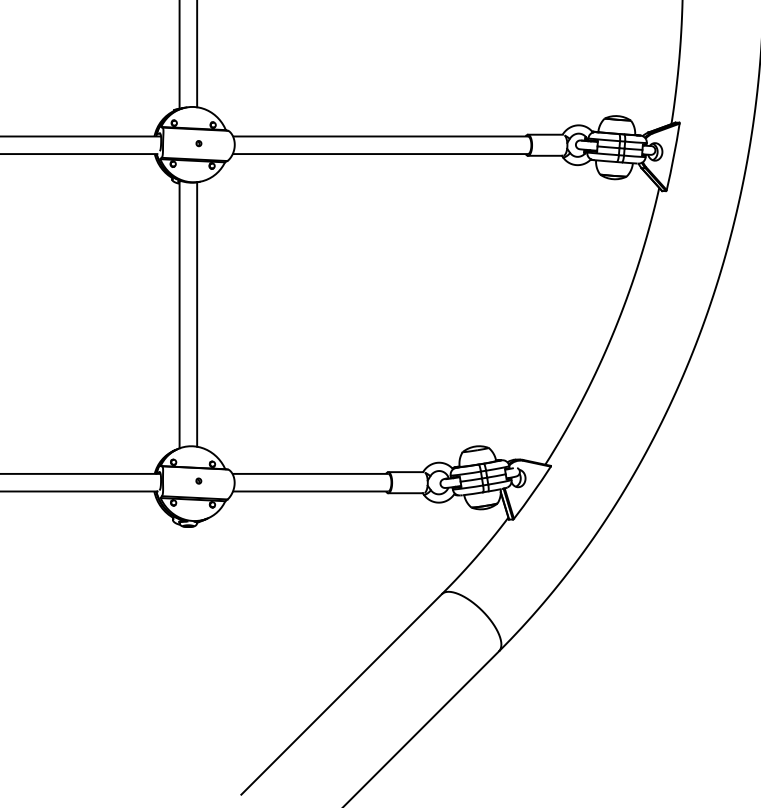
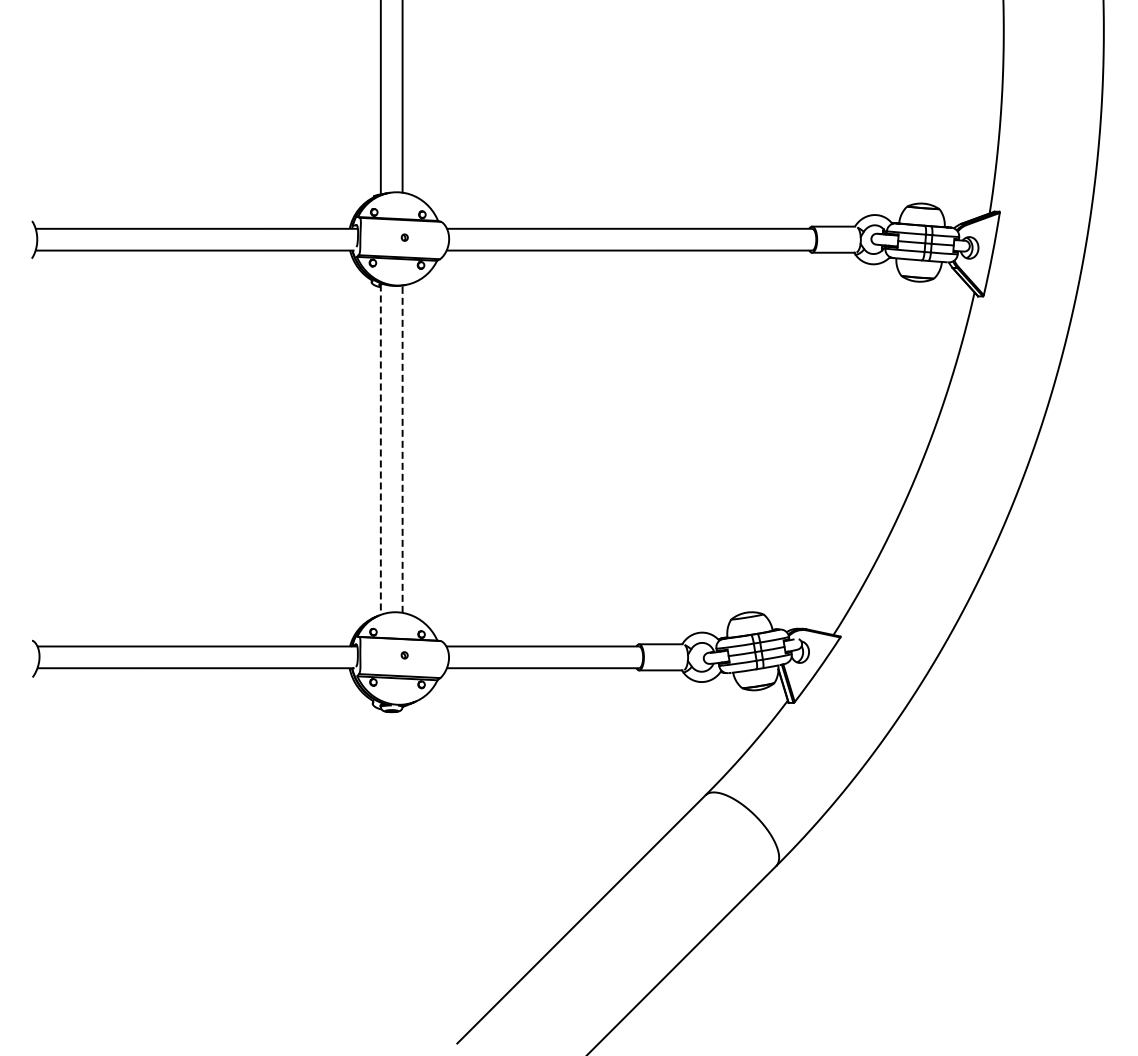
line: (197, 314) -> (402, 449), solid -> dashed
line: (179, 315) -> (380, 450), solid -> dashed

